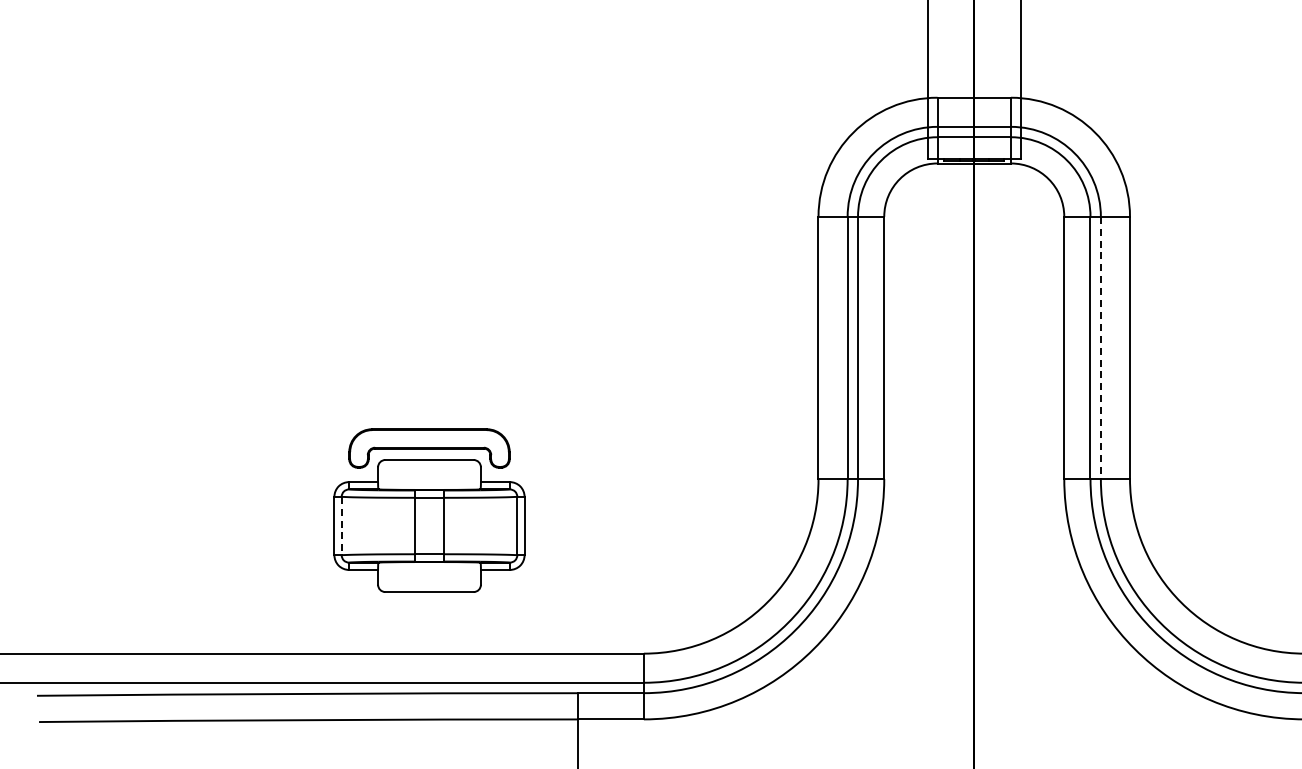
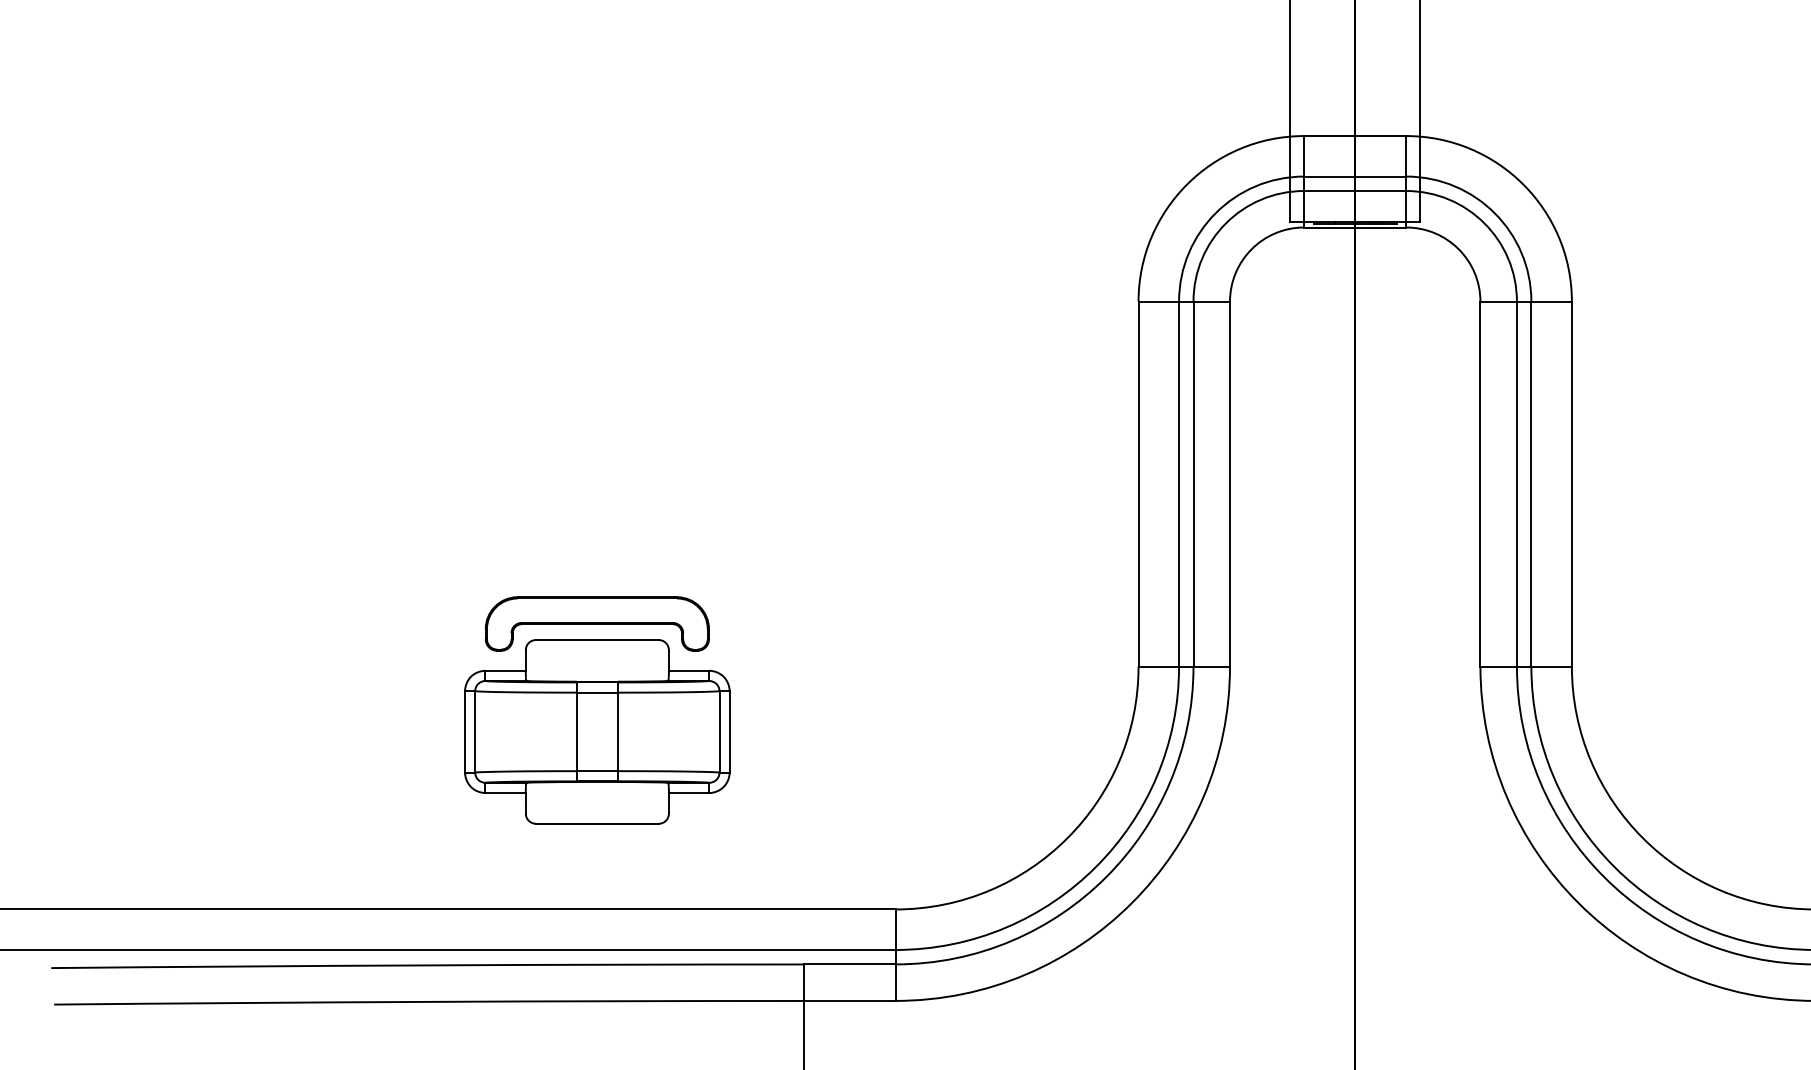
line: (1100, 348) -> (1530, 484), dashed -> solid
line: (341, 526) -> (474, 732), dashed -> solid

